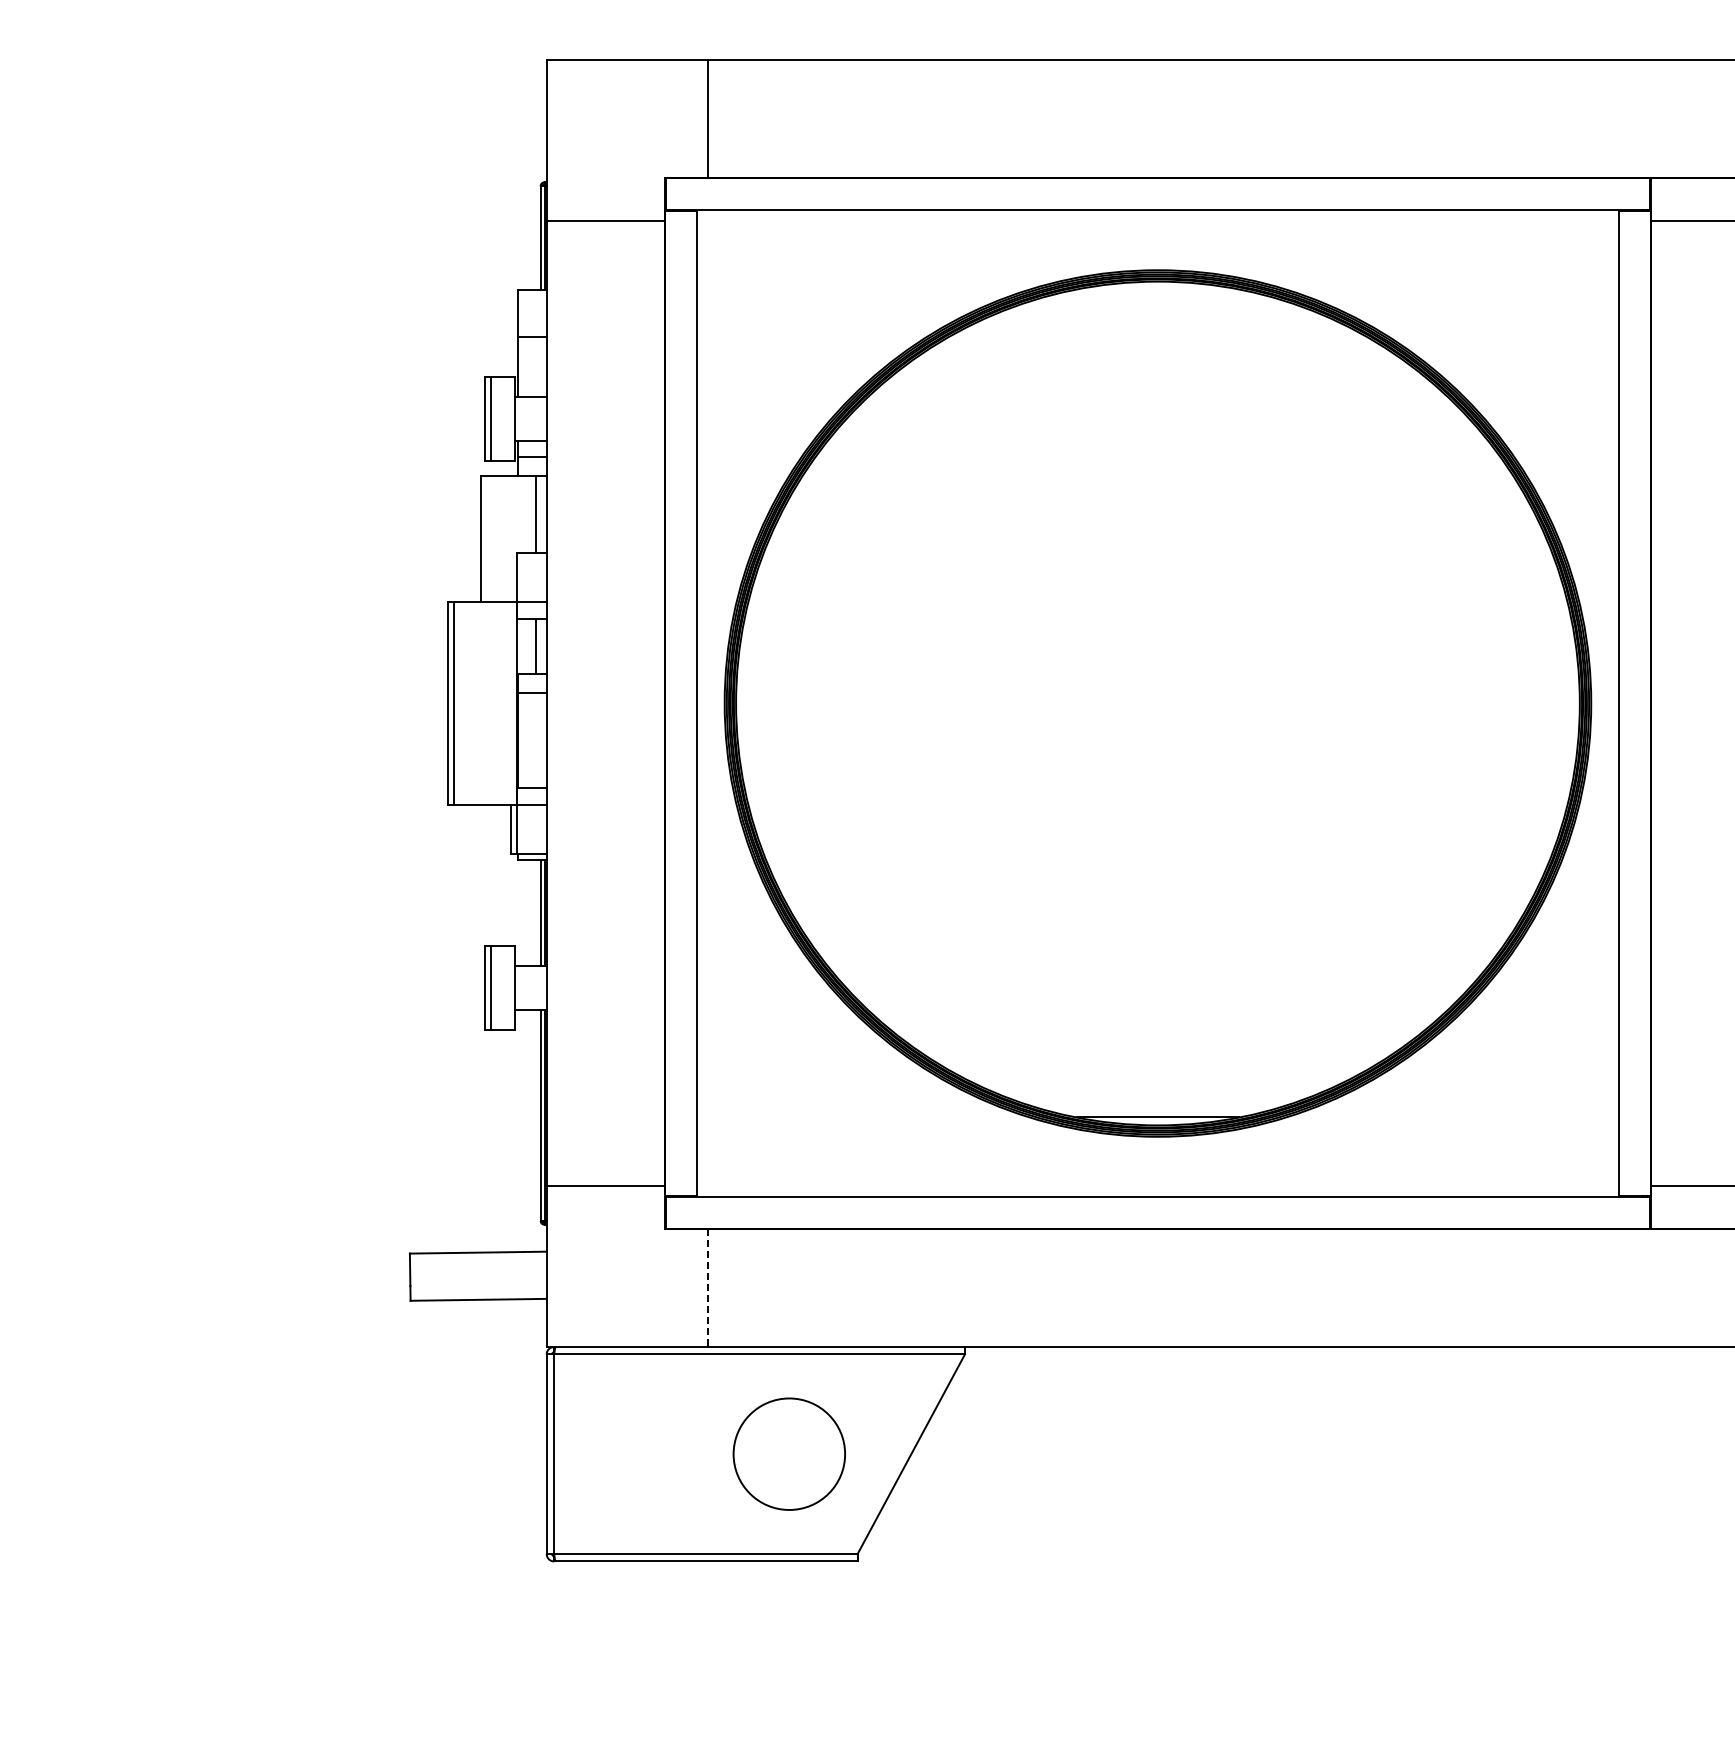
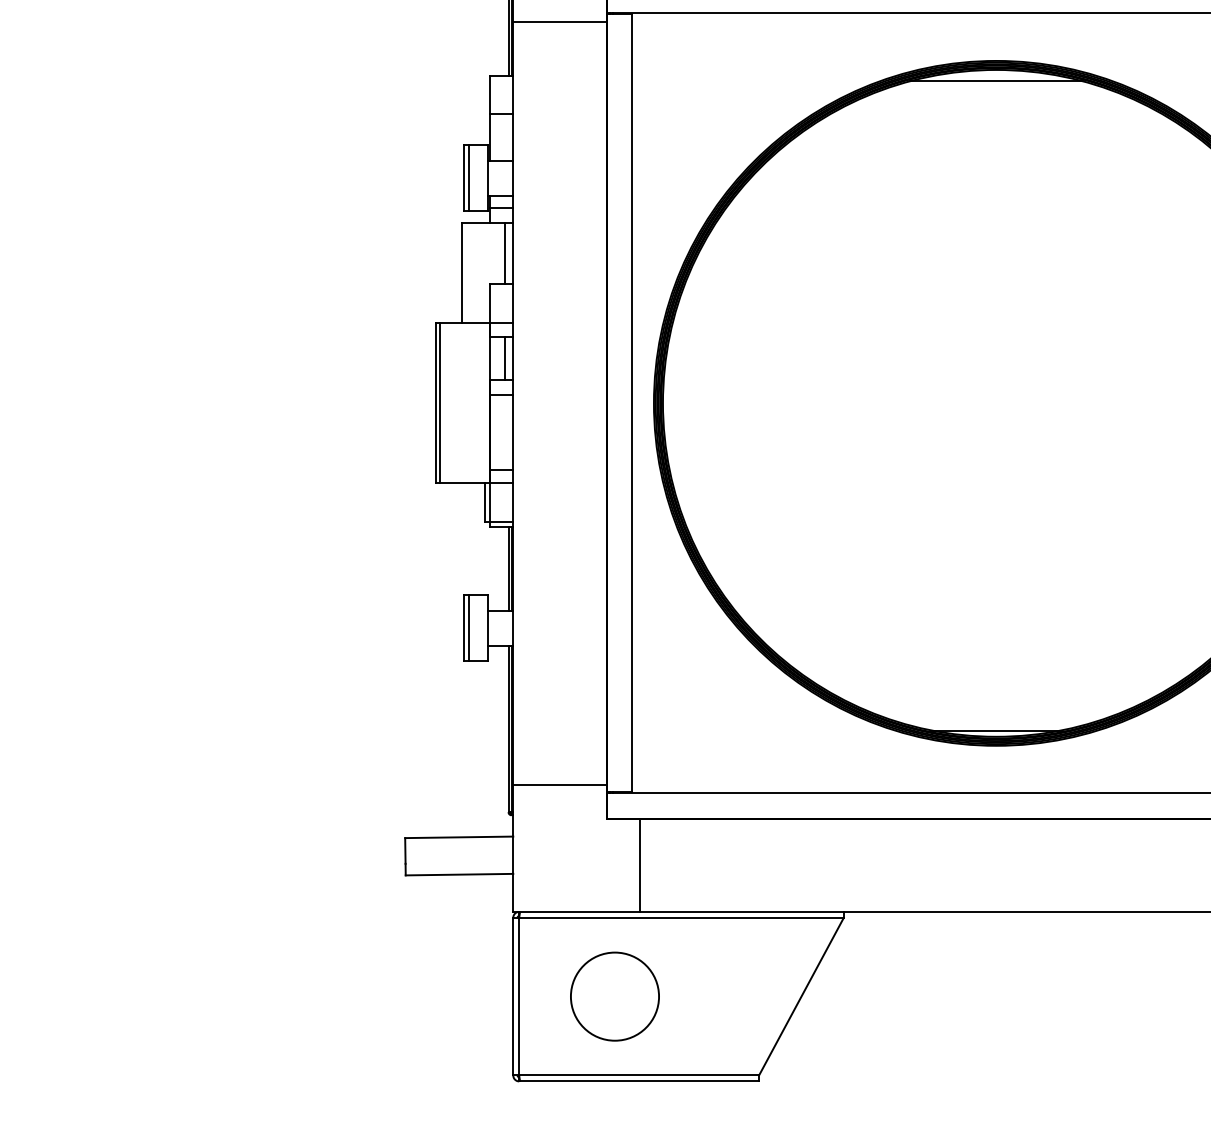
line: (1157, 295) -> (996, 80), added
line: (707, 1288) -> (640, 865), dashed -> solid
circle: (788, 1453) -> (614, 996), moved

